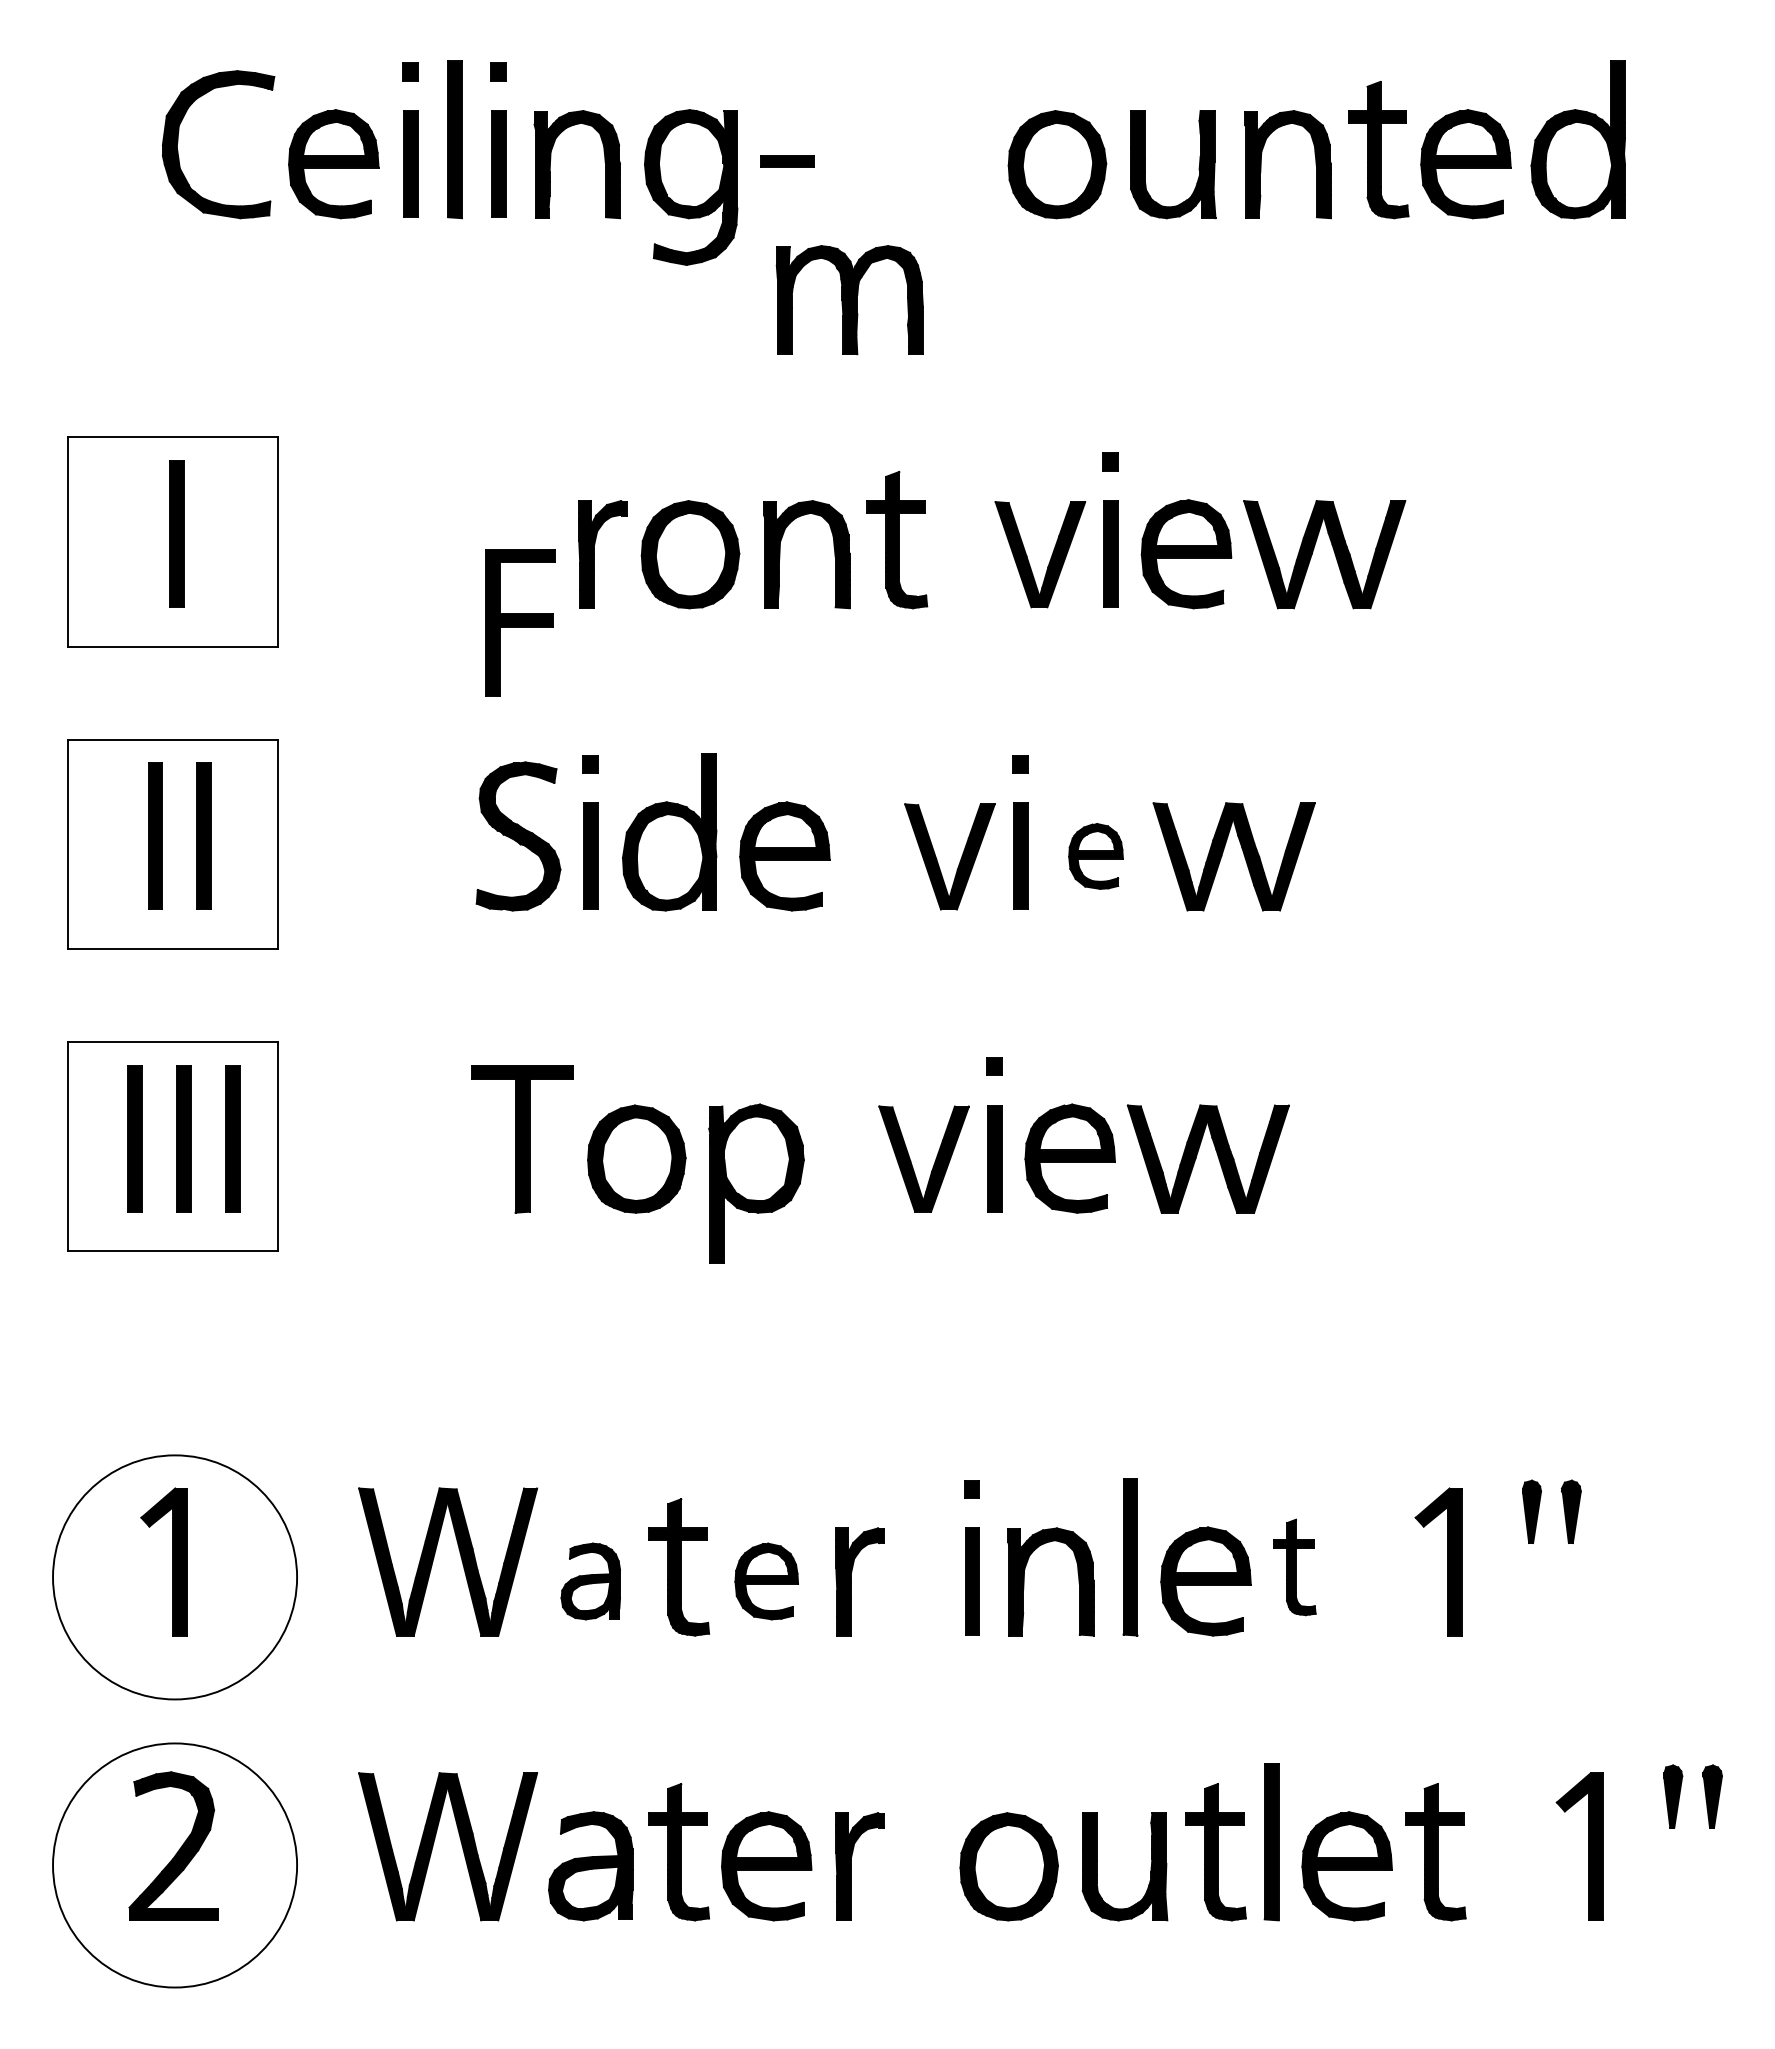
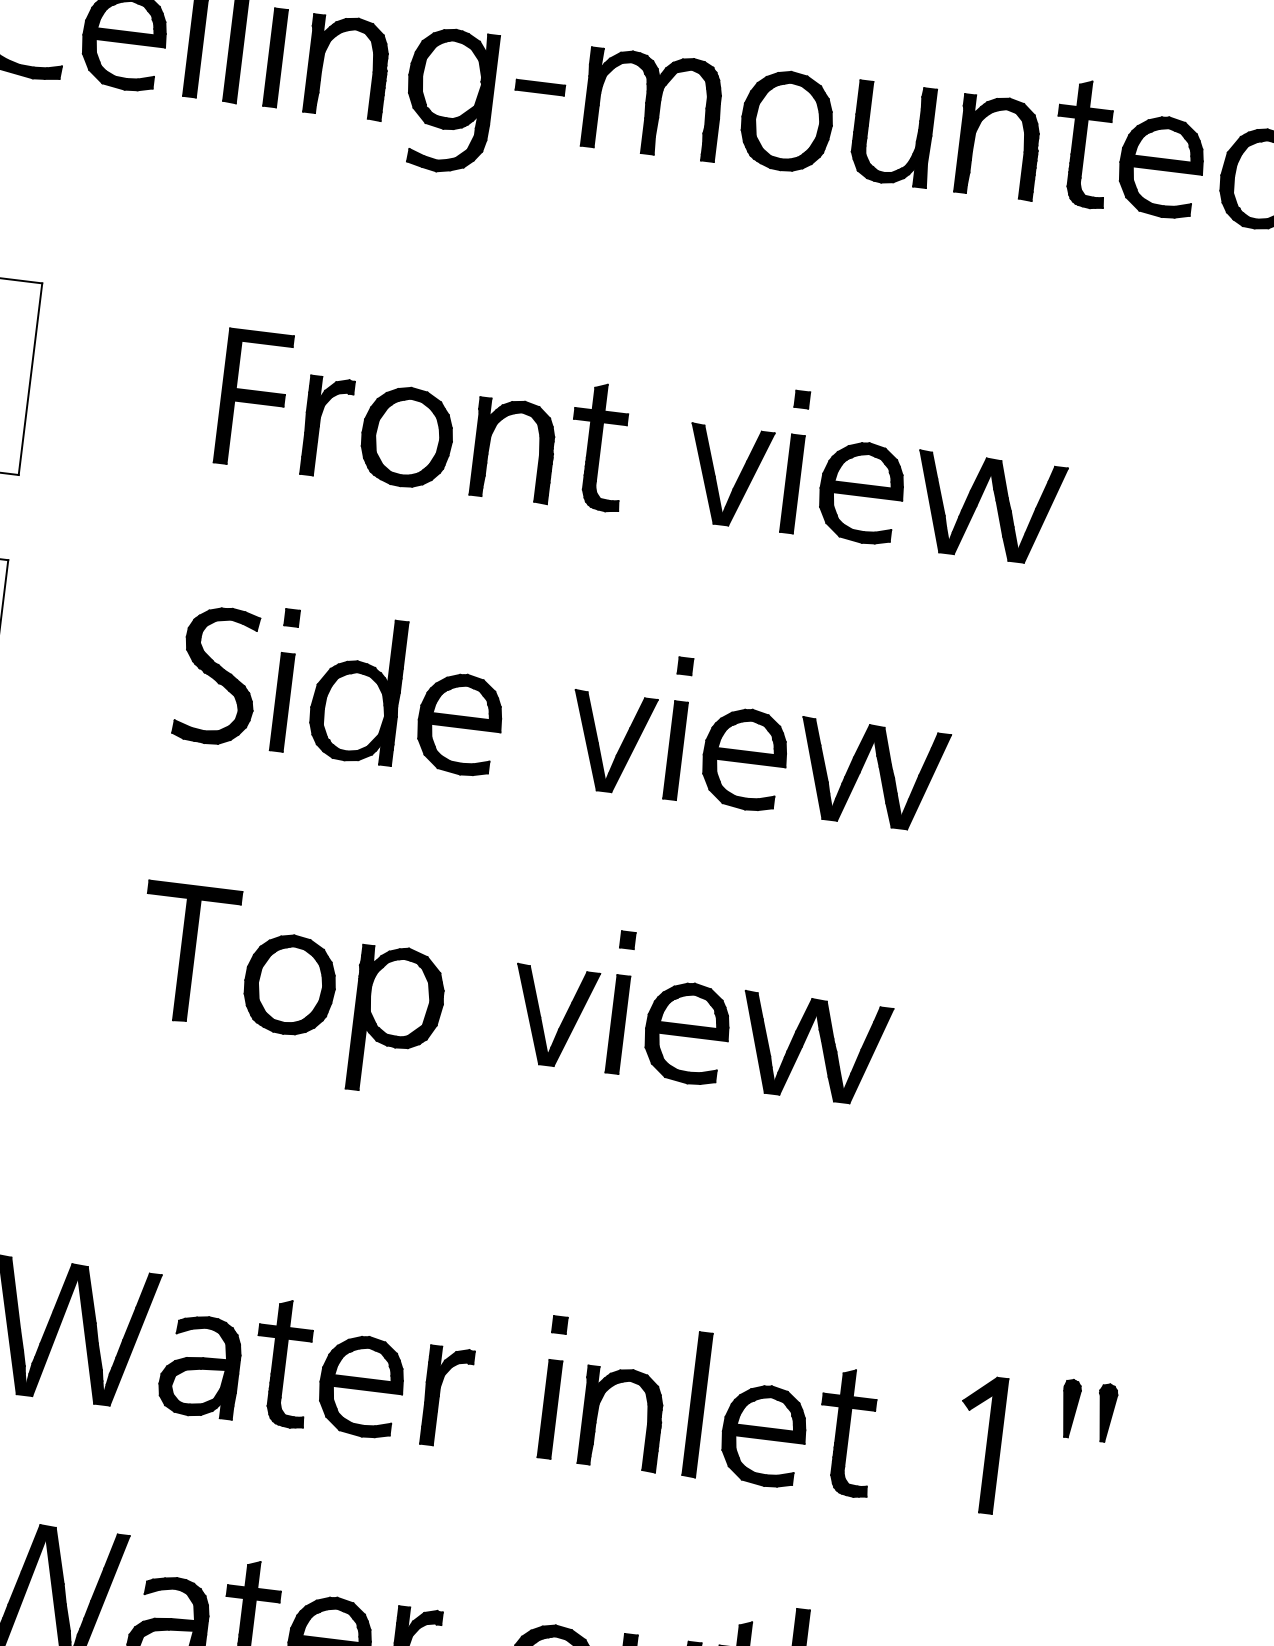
part: (849, 300) -> (652, 104), moved
part: (520, 622) -> (253, 398), moved
part: (1095, 856) -> (744, 759), size x1.67
part: (1294, 1567) -> (846, 1432), size x1.43
part: (590, 1581) -> (200, 1366), size x1.43
part: (766, 1581) -> (361, 1386), size x1.43

